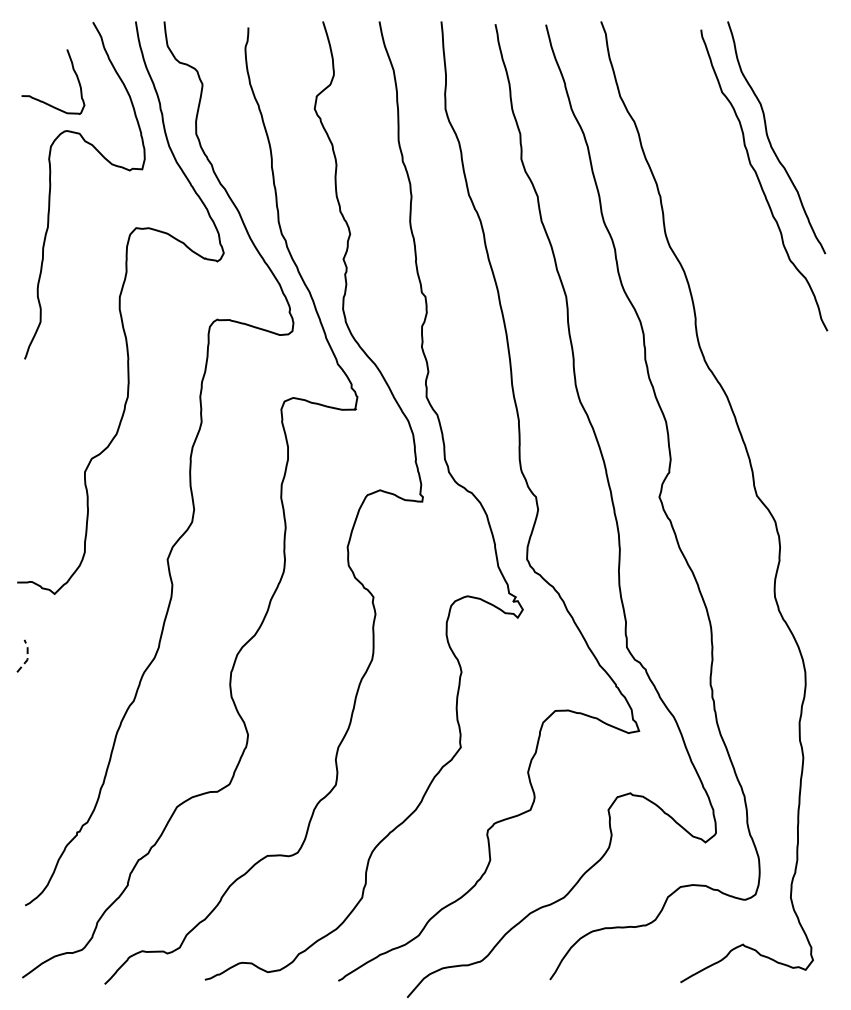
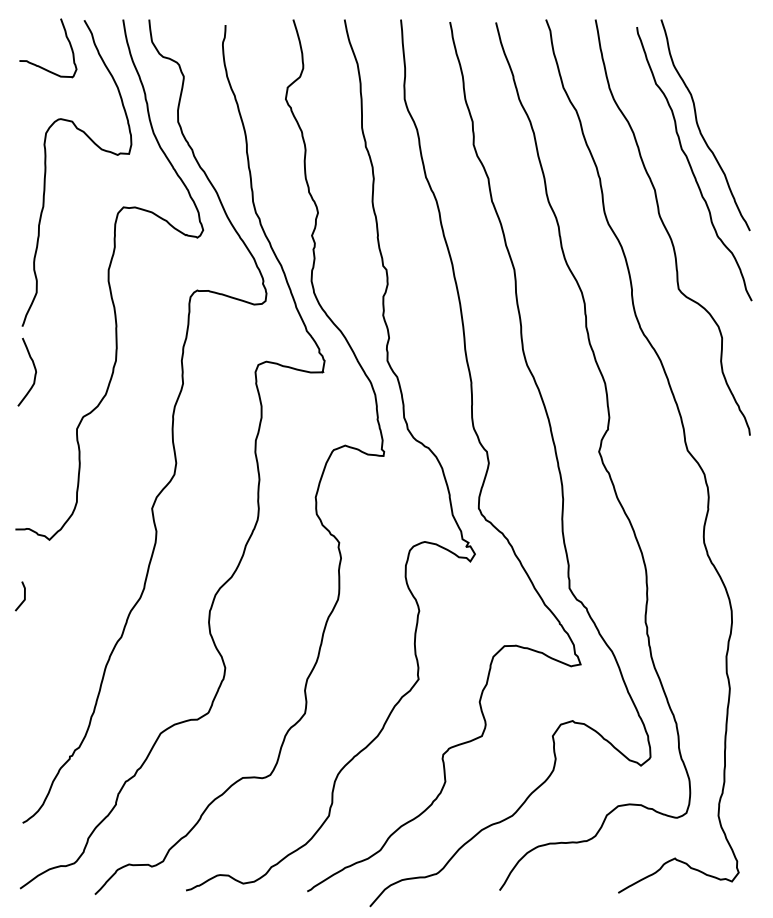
curve: (44, 101) -> (40, 65), moved
curve: (734, 252) -> (667, 229), added
curve: (38, 410) -> (34, 373), added
line: (27, 656) -> (24, 596), dashed -> solid

